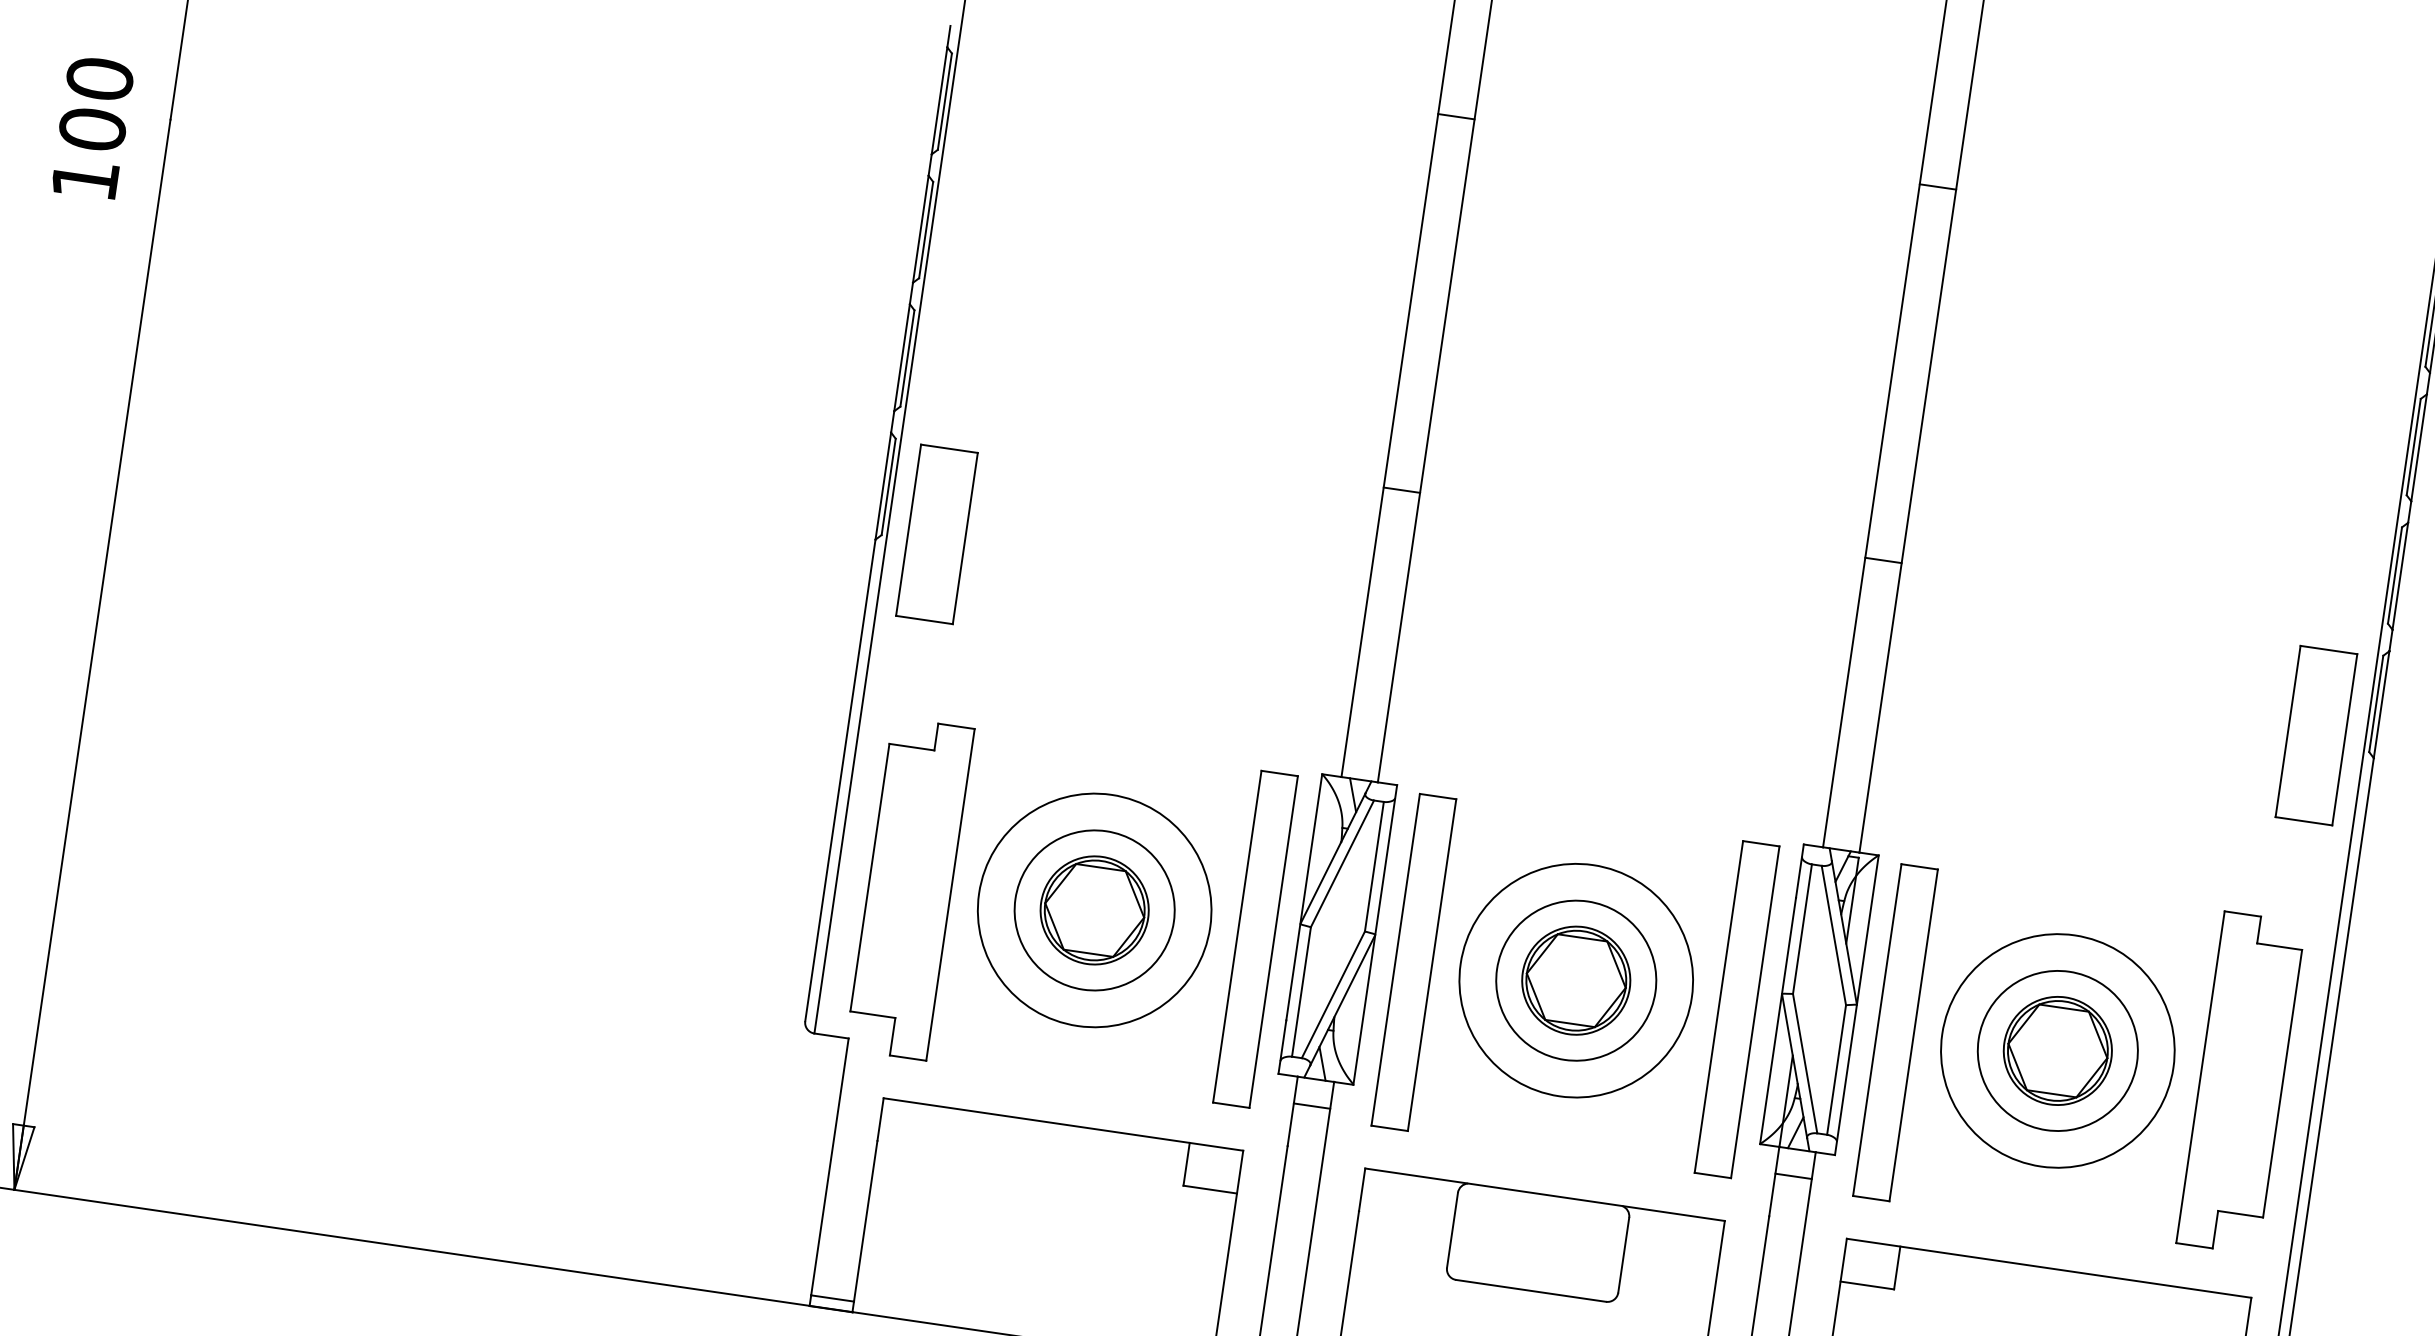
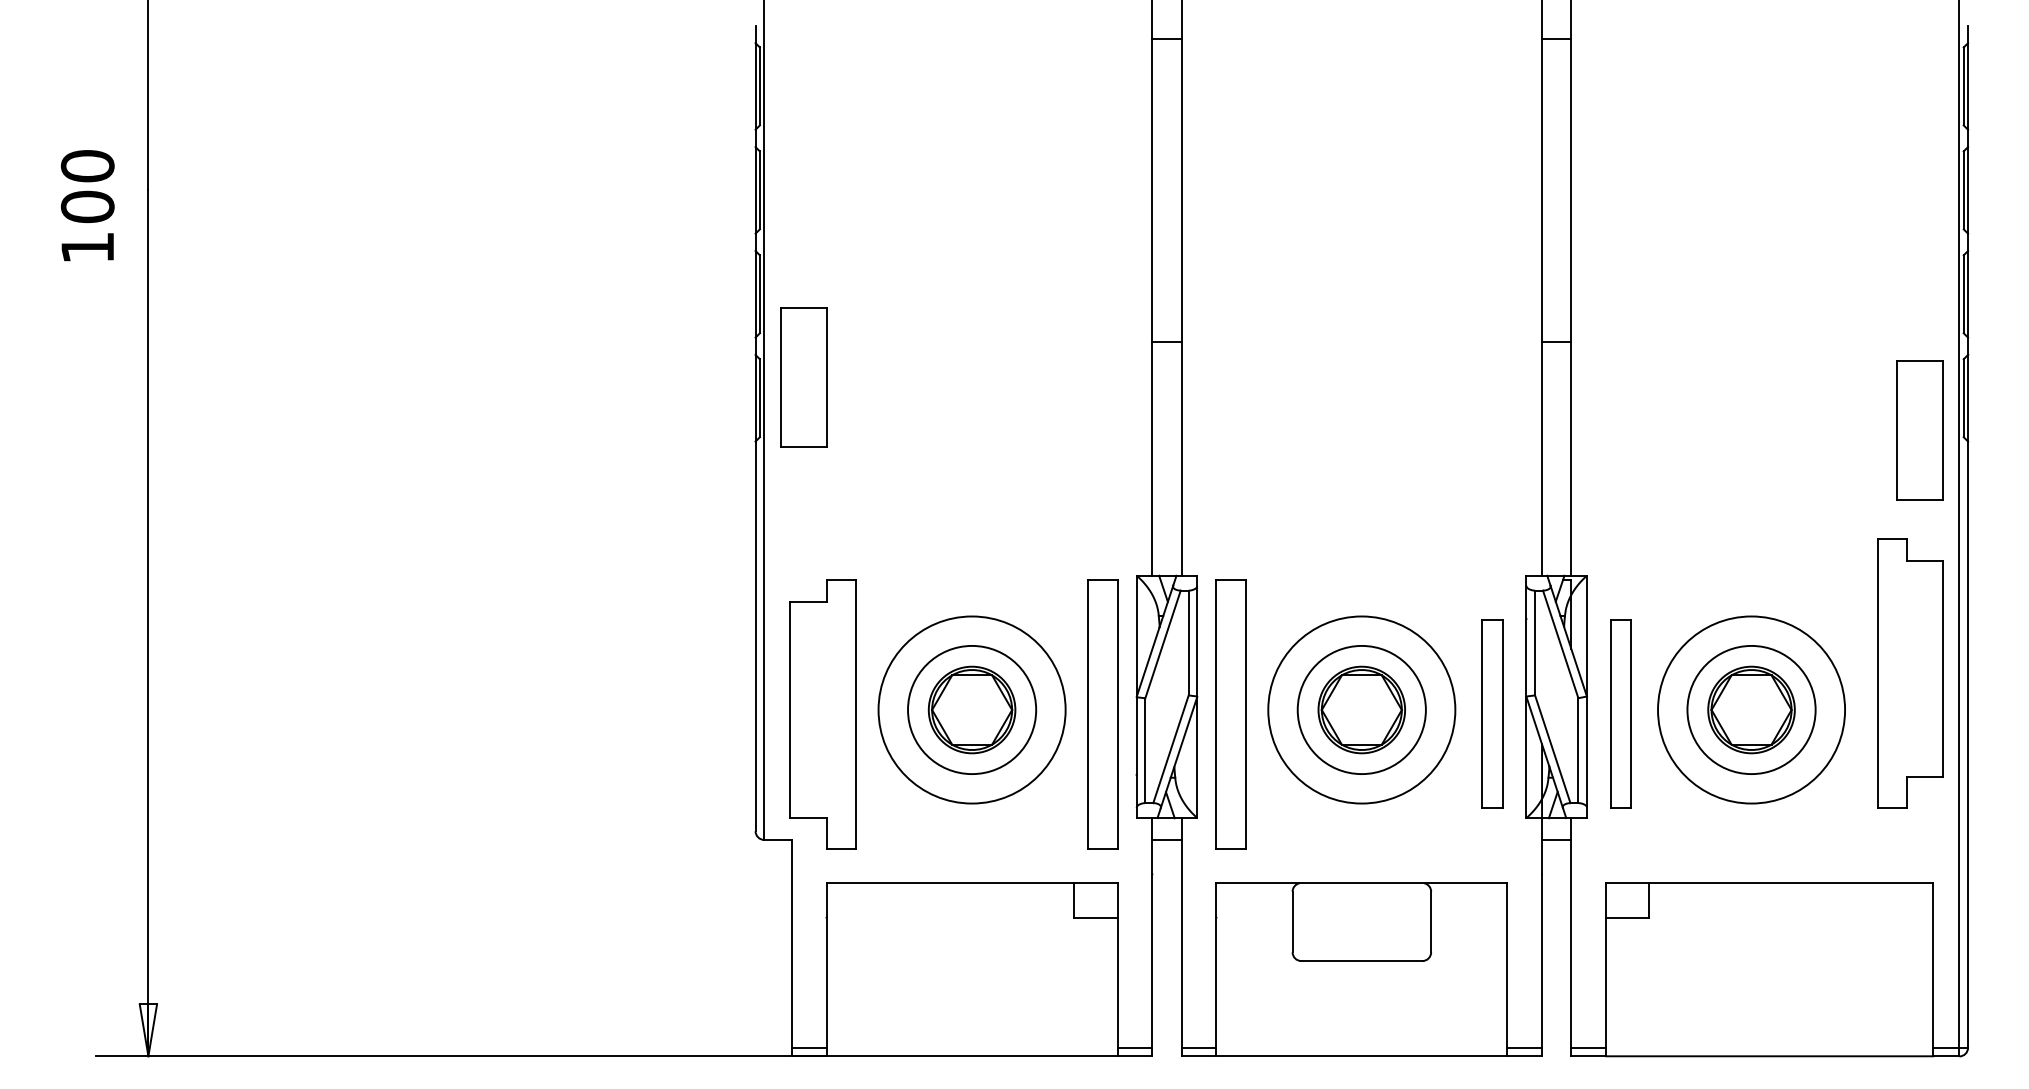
part: (936, 534) -> (803, 377), moved
part: (1736, 1009) -> (1492, 714), size x0.7
part: (1895, 1032) -> (1620, 714), size x0.7
part: (2241, 1083) -> (1910, 673), moved

